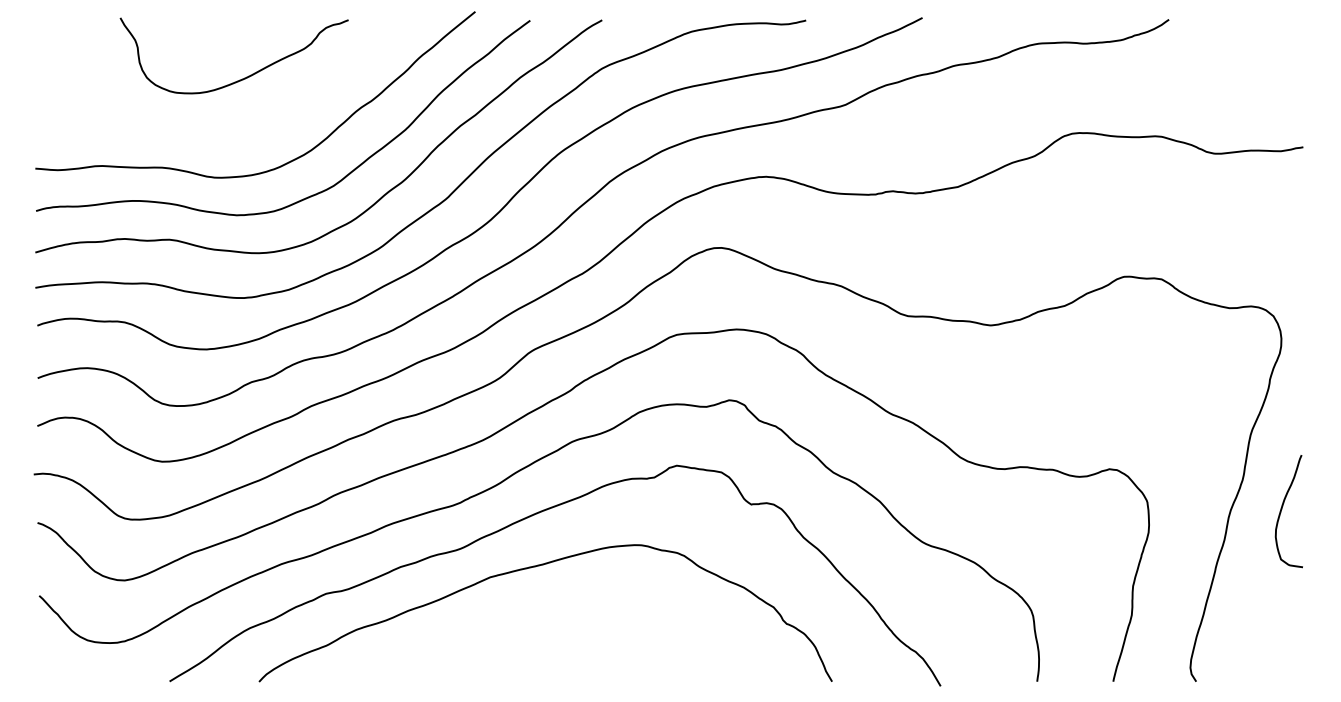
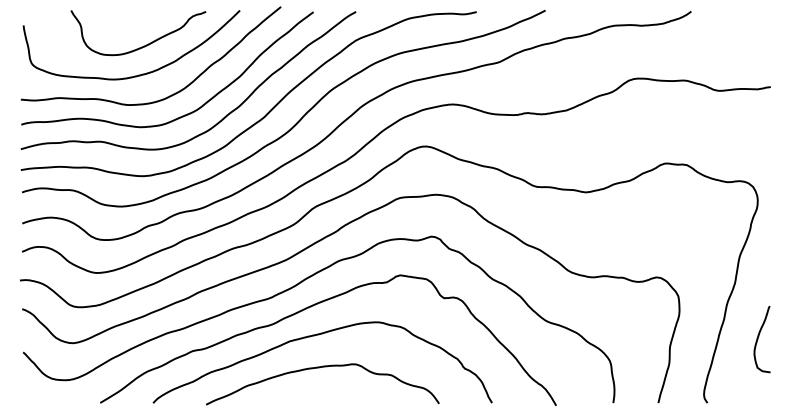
curve: (234, 126) -> (138, 74), added
curve: (1282, 511) -> (758, 339), moved
curve: (540, 623) -> (319, 368), added

